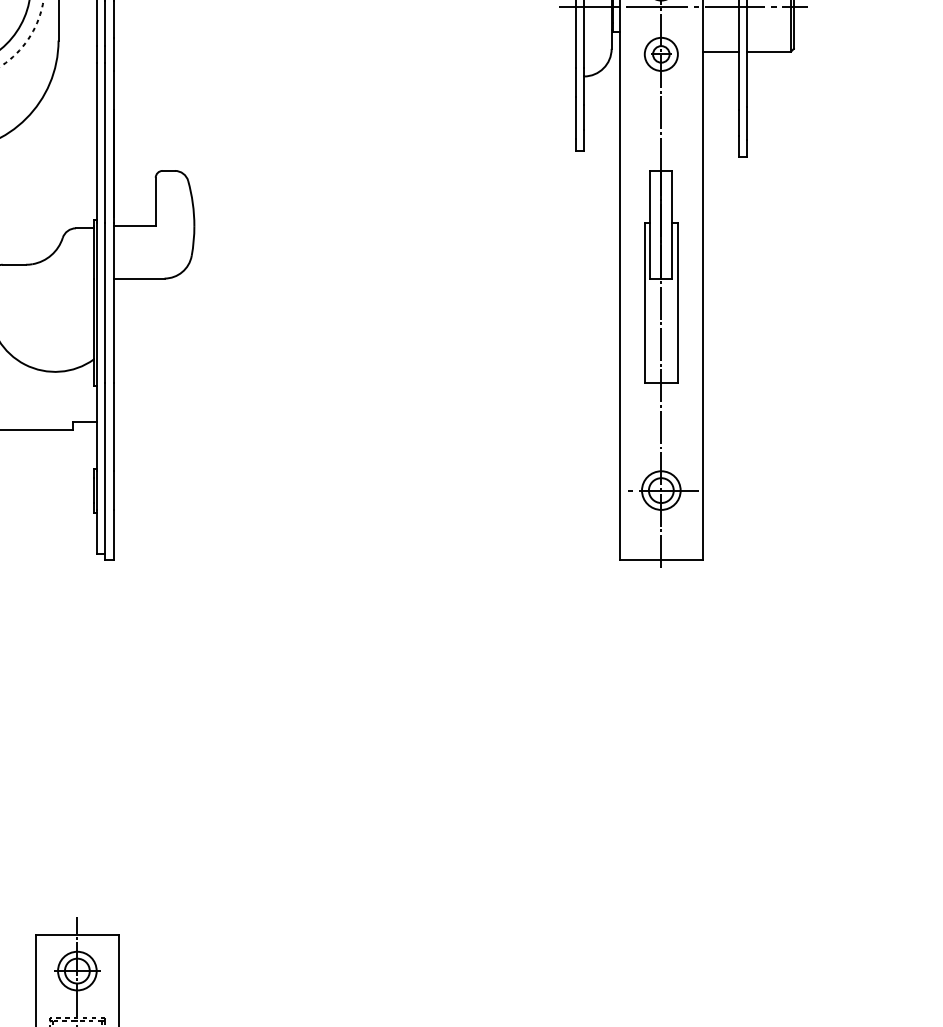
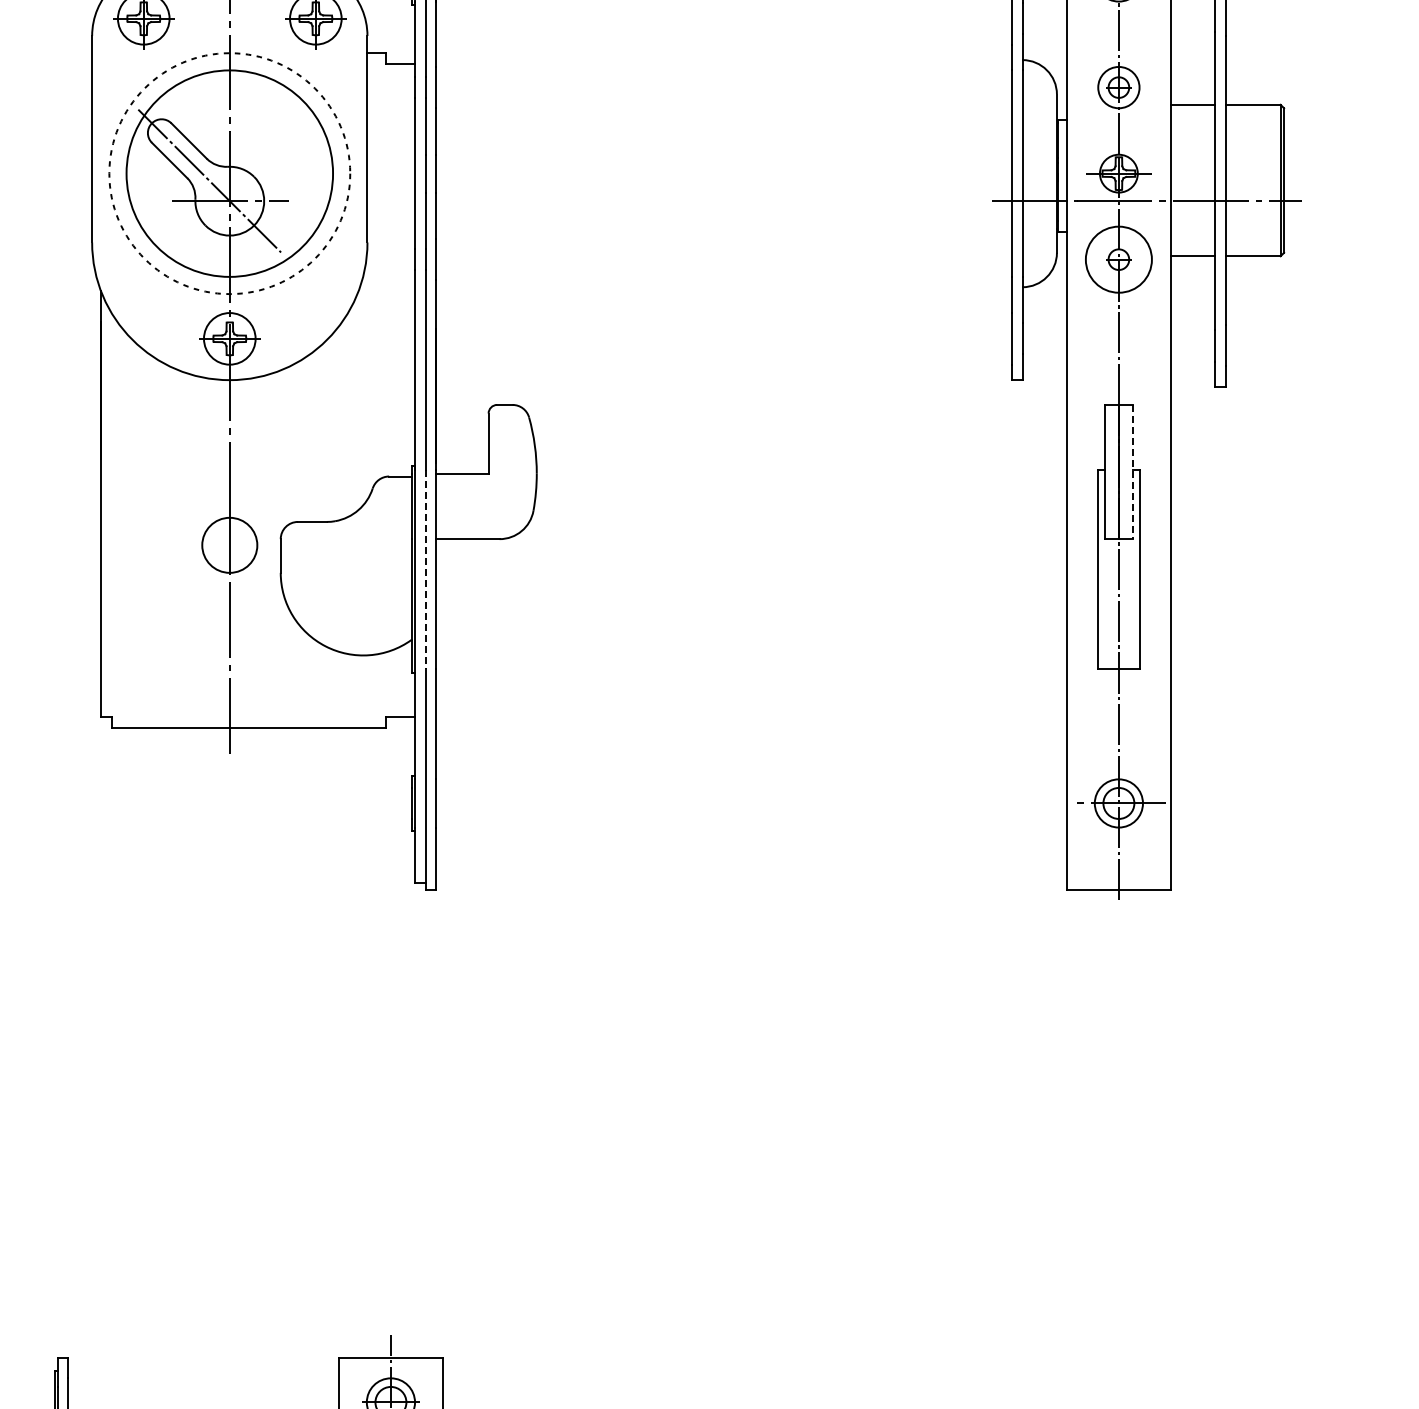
circle: (661, 54) -> (1118, 259), size x1.6
line: (672, 225) -> (1132, 472), solid -> dashed
line: (105, 302) -> (425, 569), solid -> dashed

